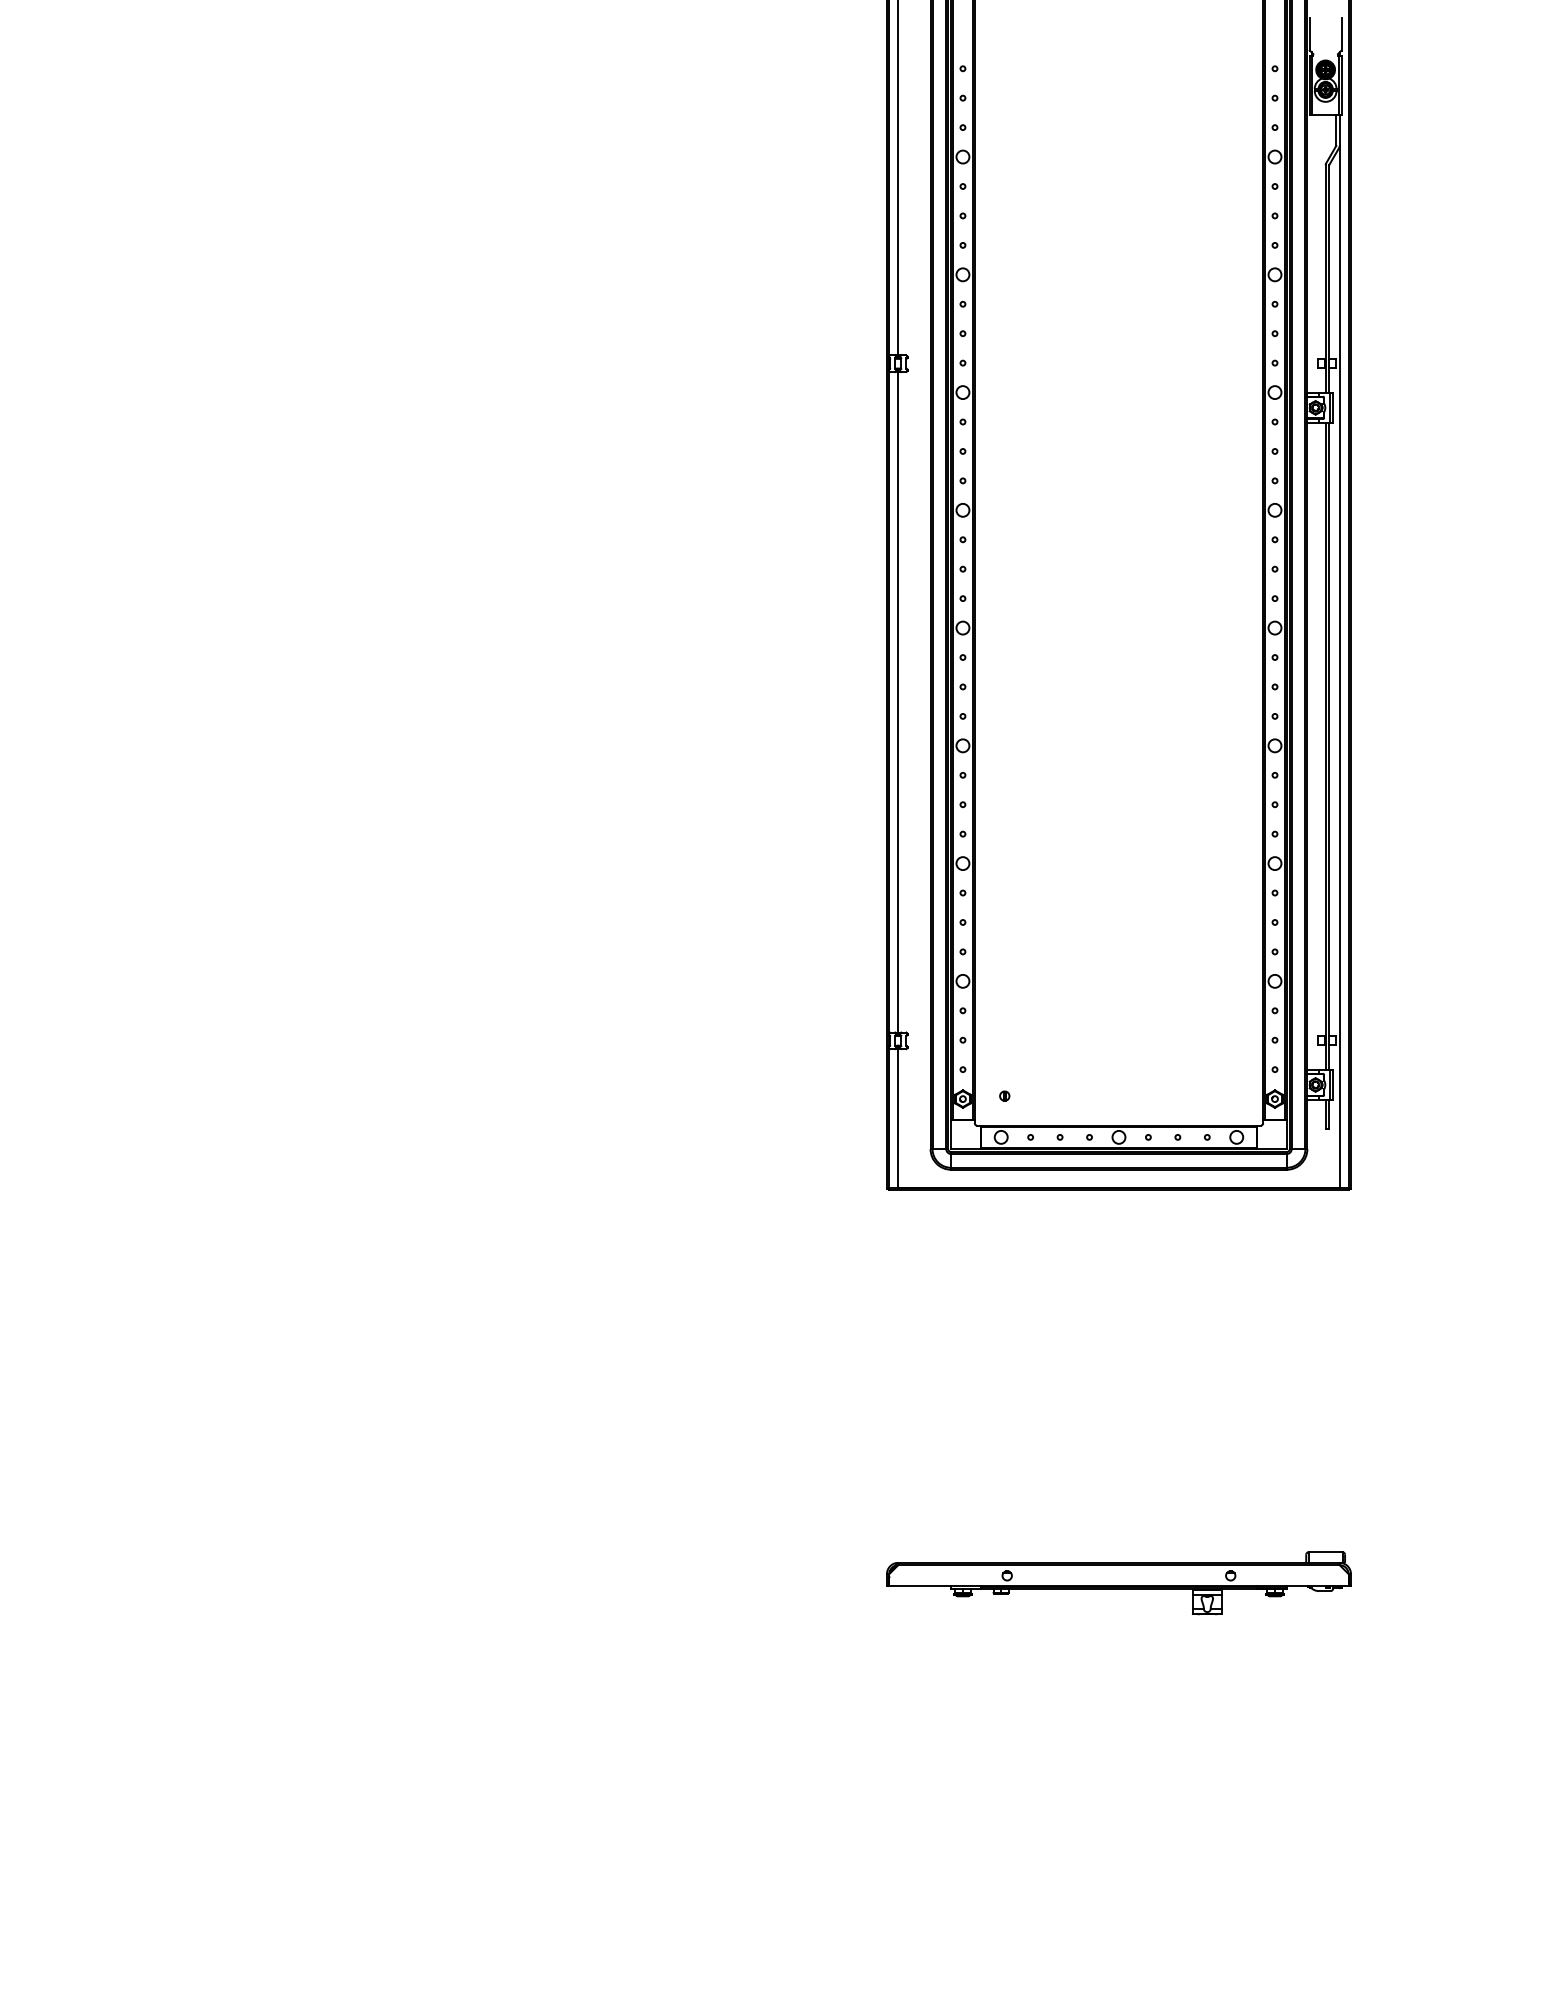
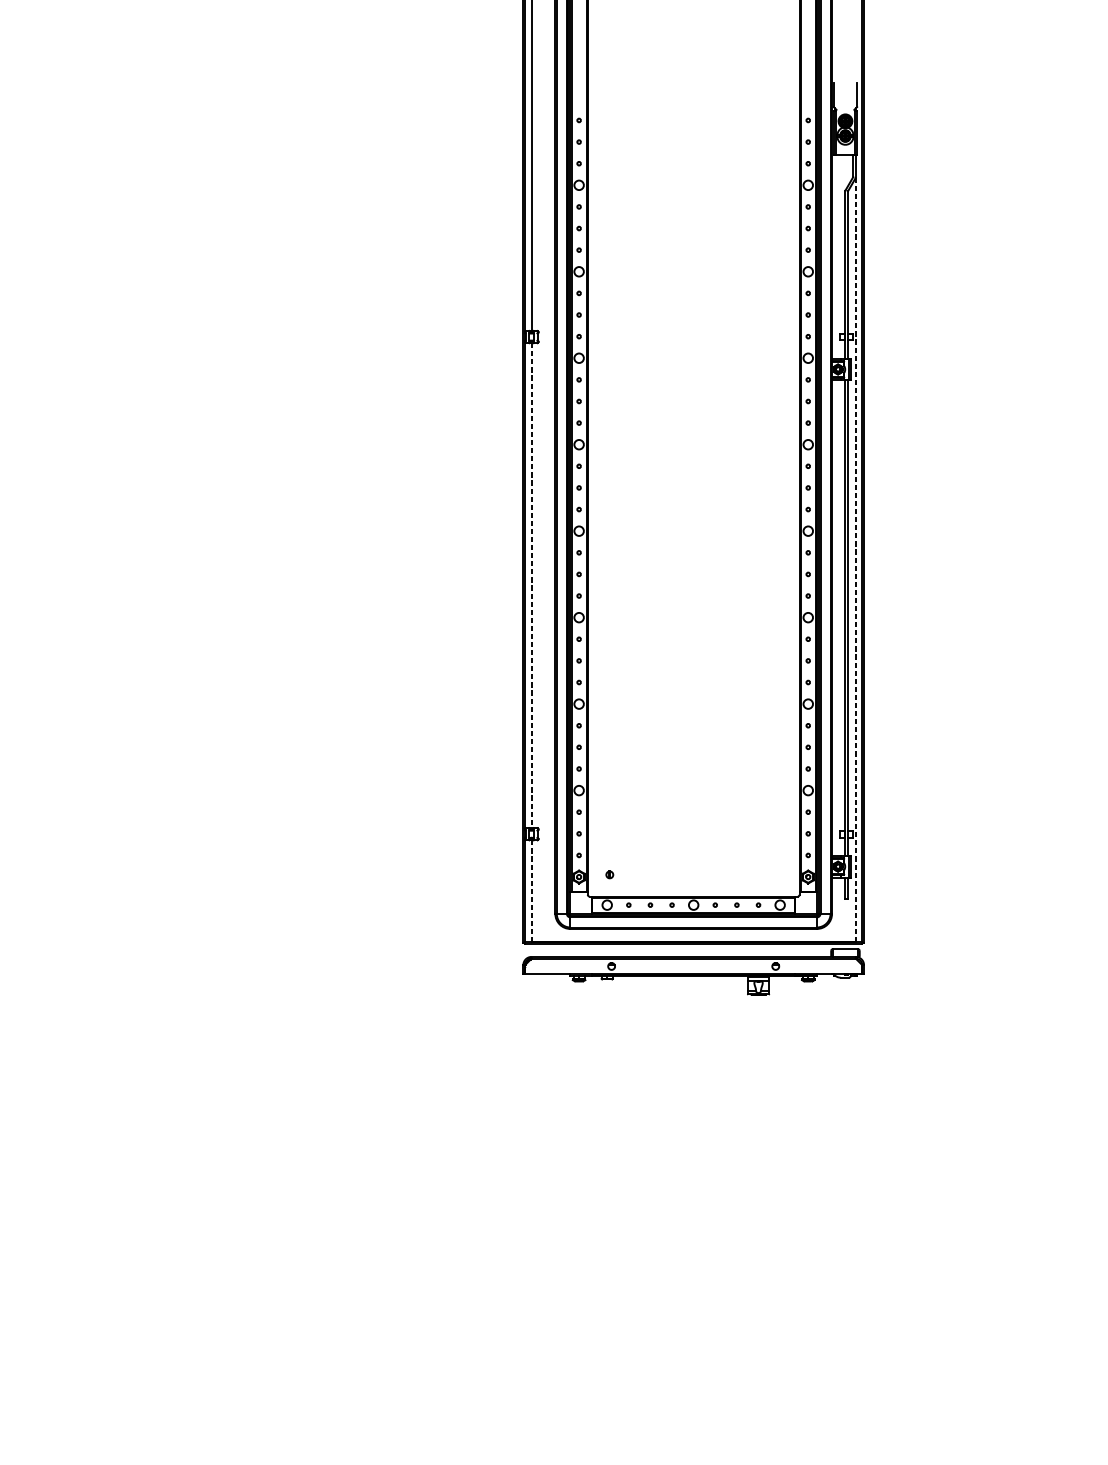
line: (1339, 666) -> (855, 559), solid -> dashed
line: (898, 702) -> (531, 585), solid -> dashed
line: (898, 1119) -> (531, 892), solid -> dashed
part: (1118, 1583) -> (693, 972), moved

